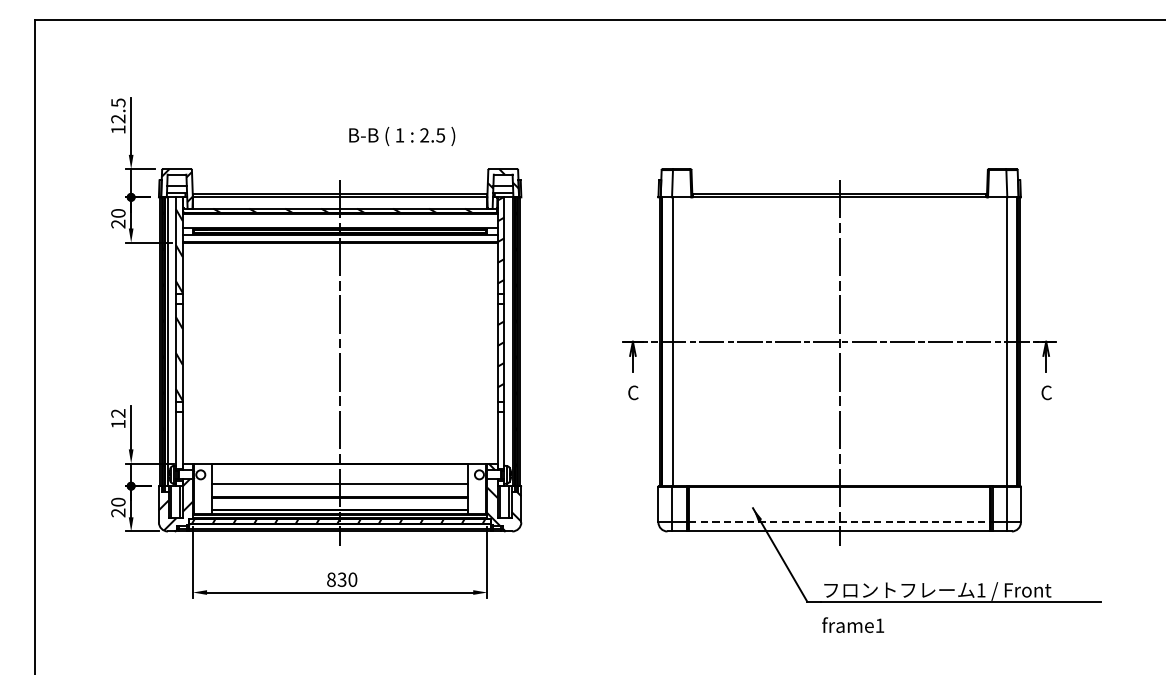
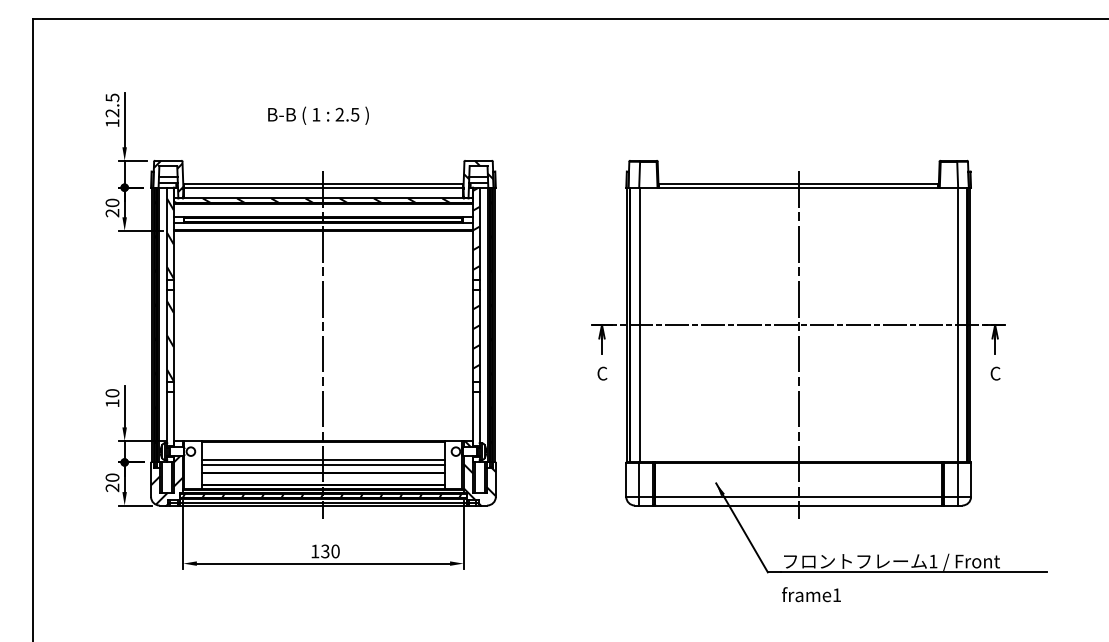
text: (402, 136) -> (318, 115), moved
text: (118, 413) -> (112, 393), 12 -> 10
line: (340, 488) -> (323, 464), added
line: (840, 521) -> (799, 496), dashed -> solid
text: (331, 579) -> (315, 551), 830 -> 130

